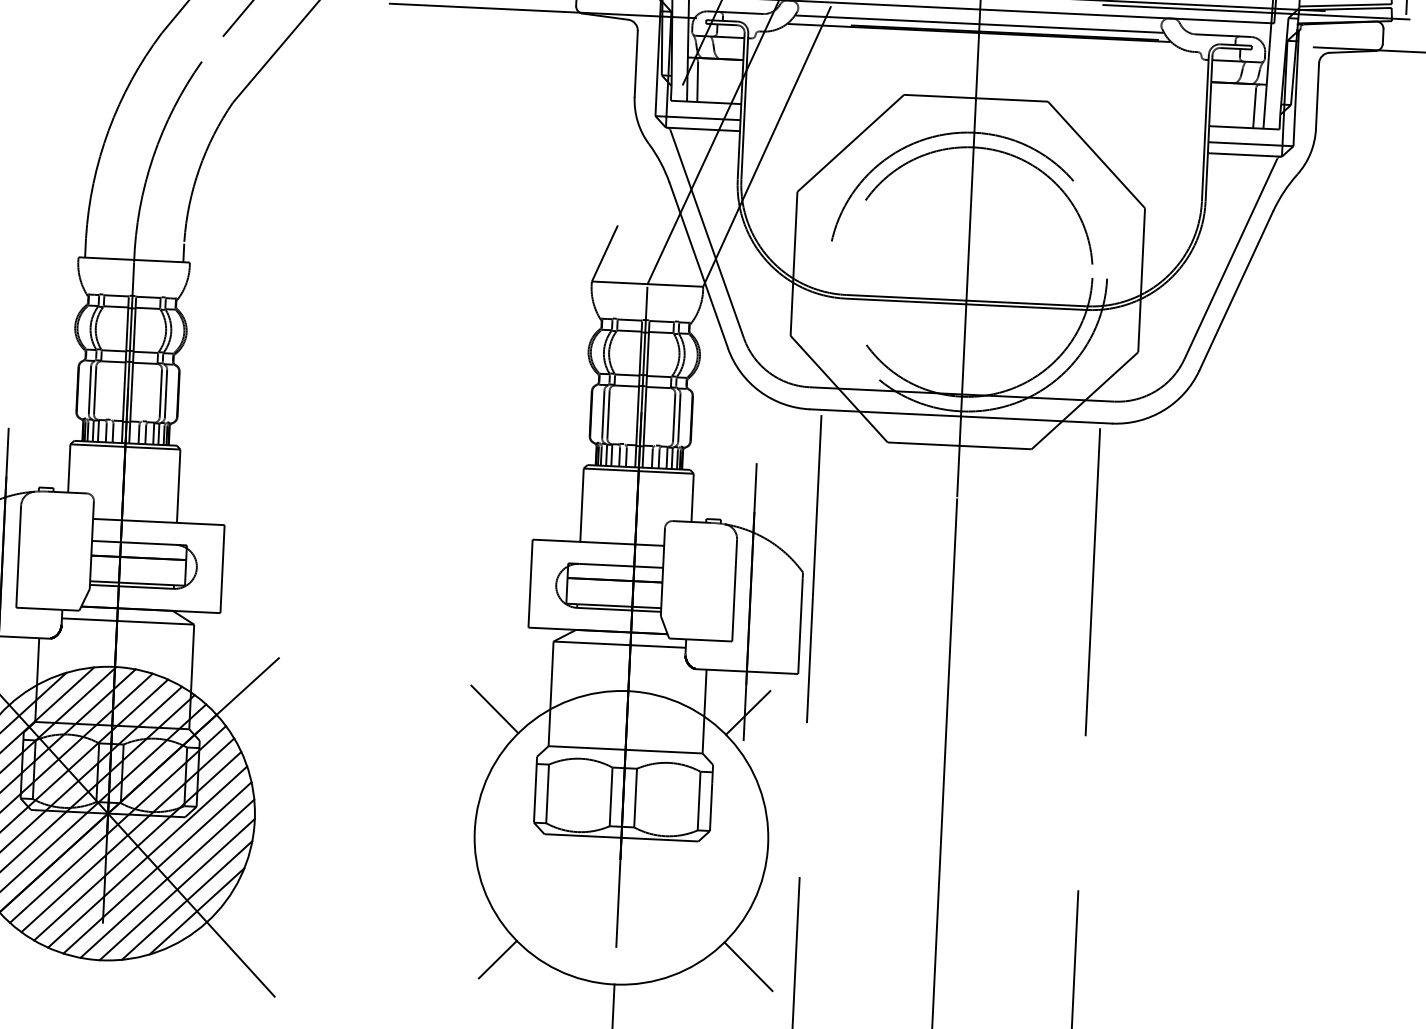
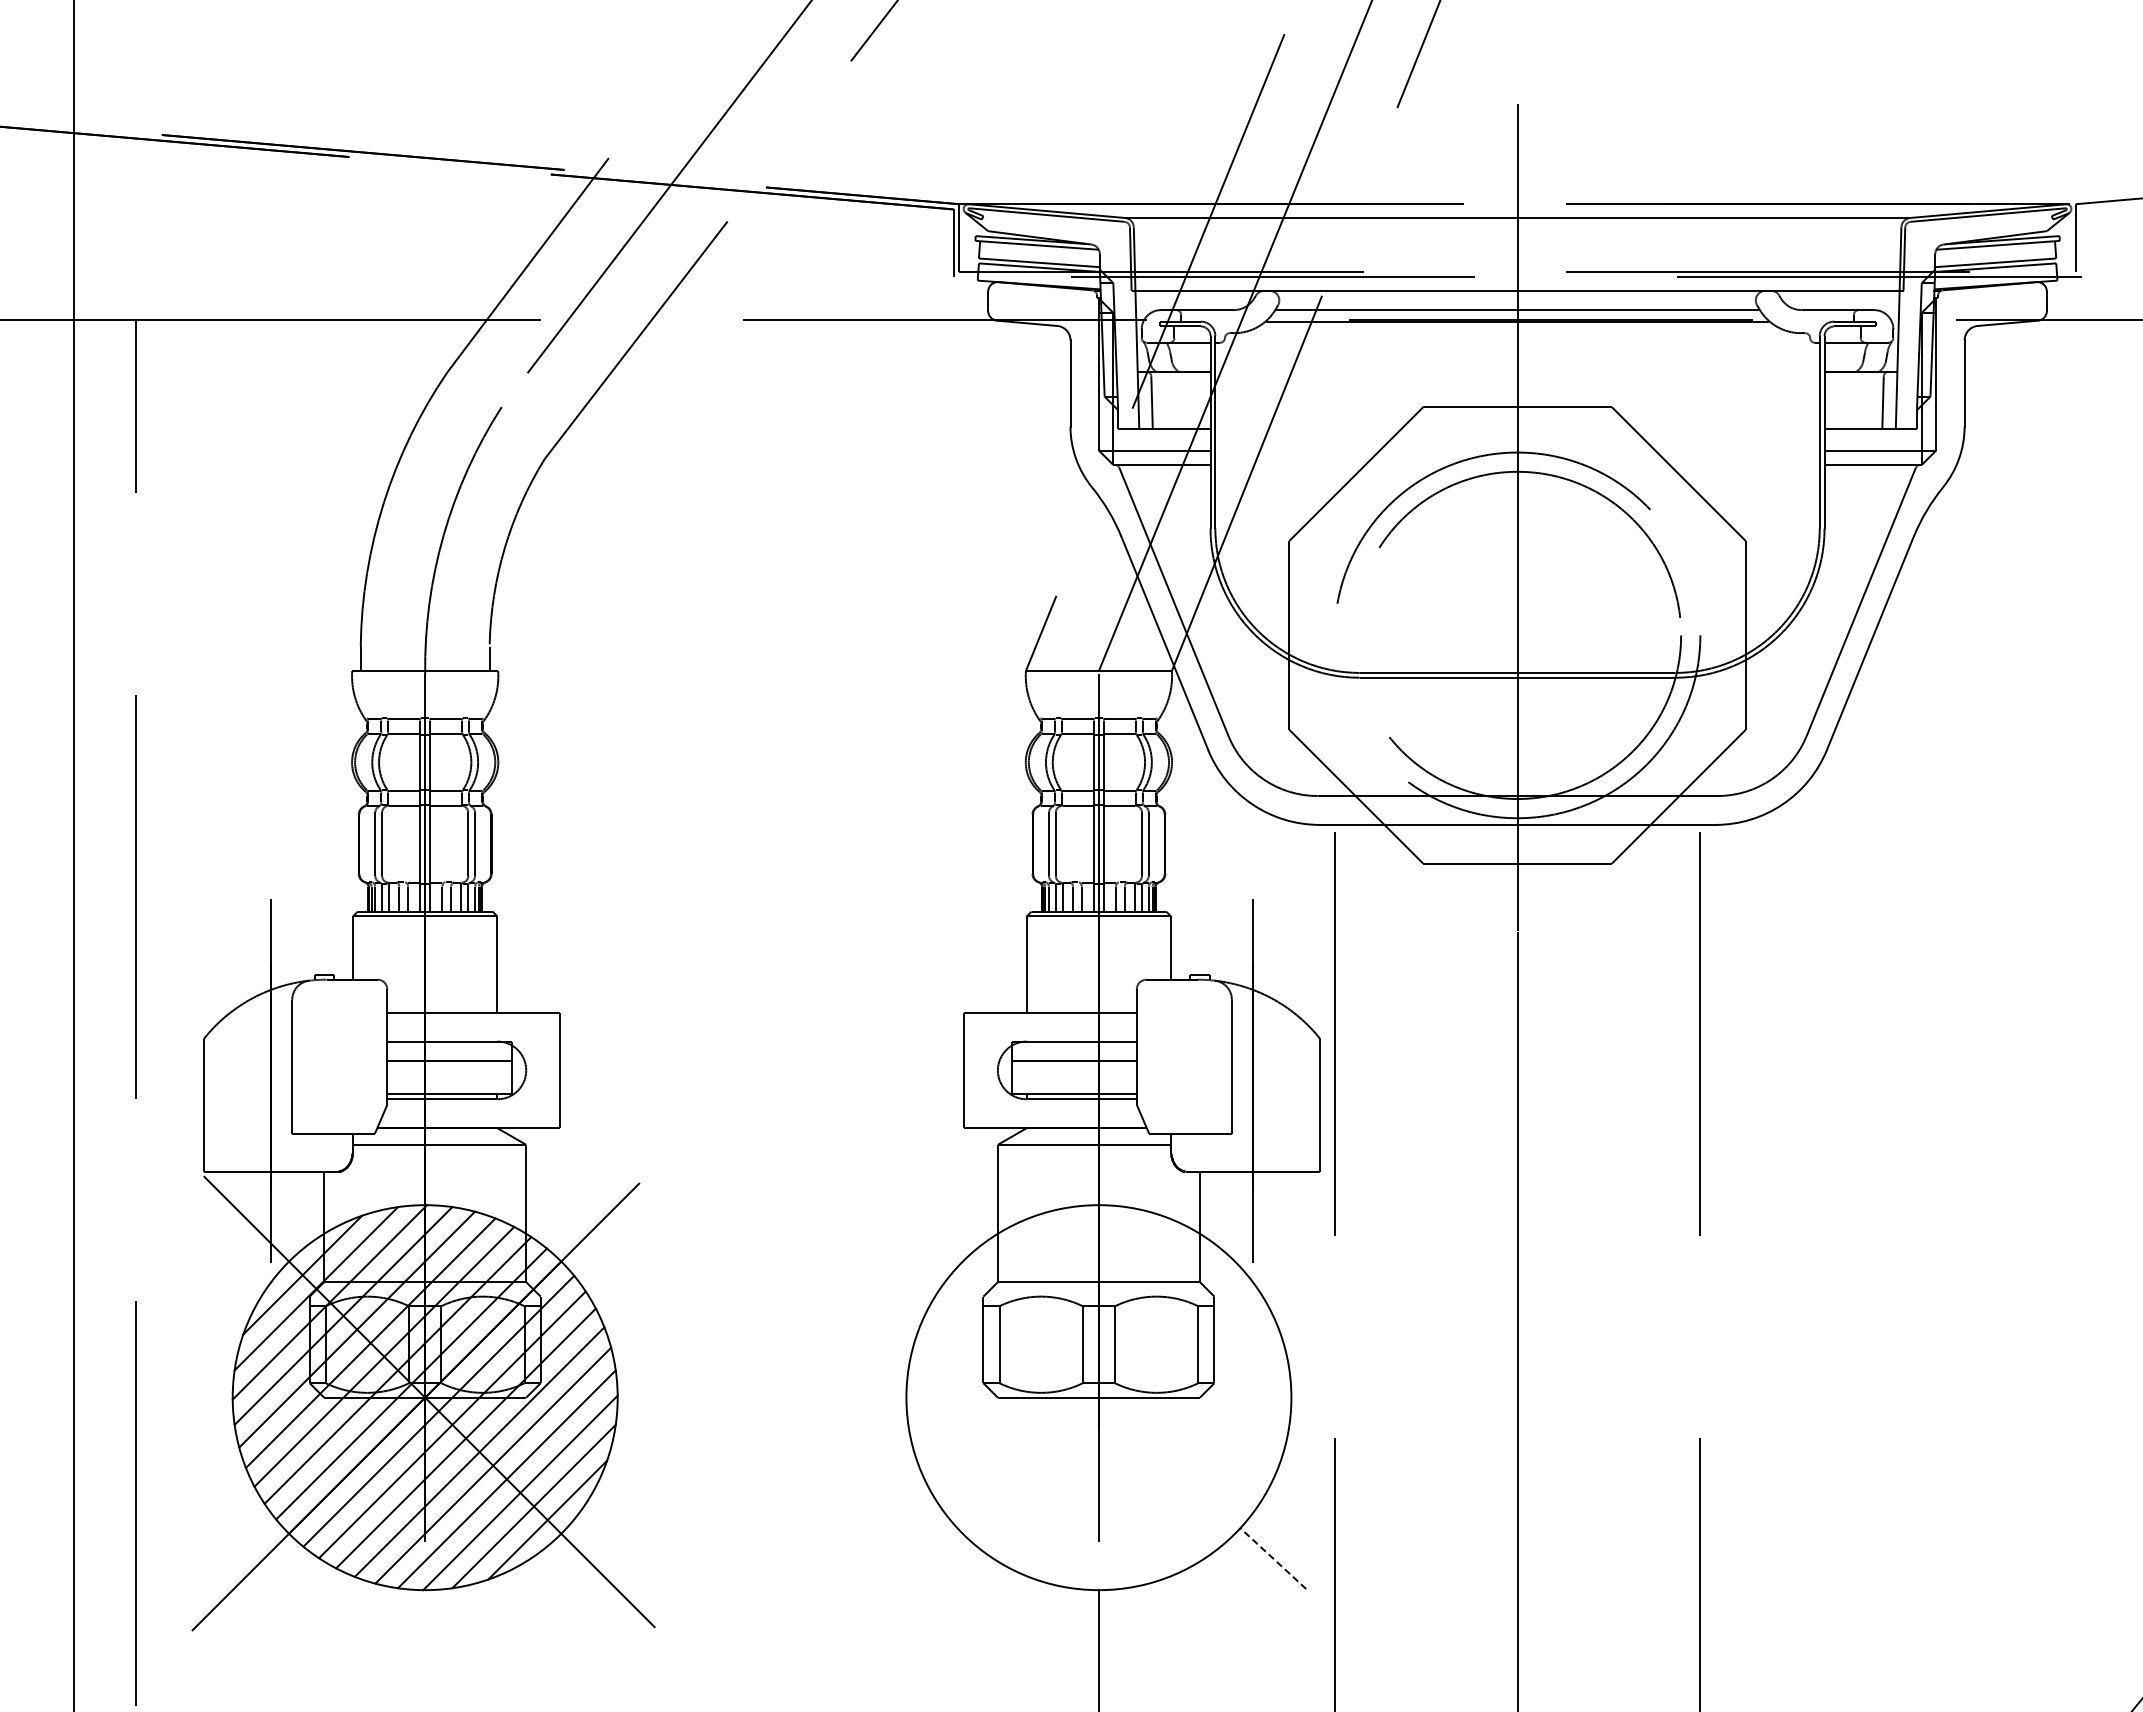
line: (495, 709) -> (925, 1237), removed
line: (747, 713) -> (1256, 1226), removed
line: (497, 959) -> (944, 1564), removed
line: (748, 966) -> (1273, 1558), solid -> dashed

